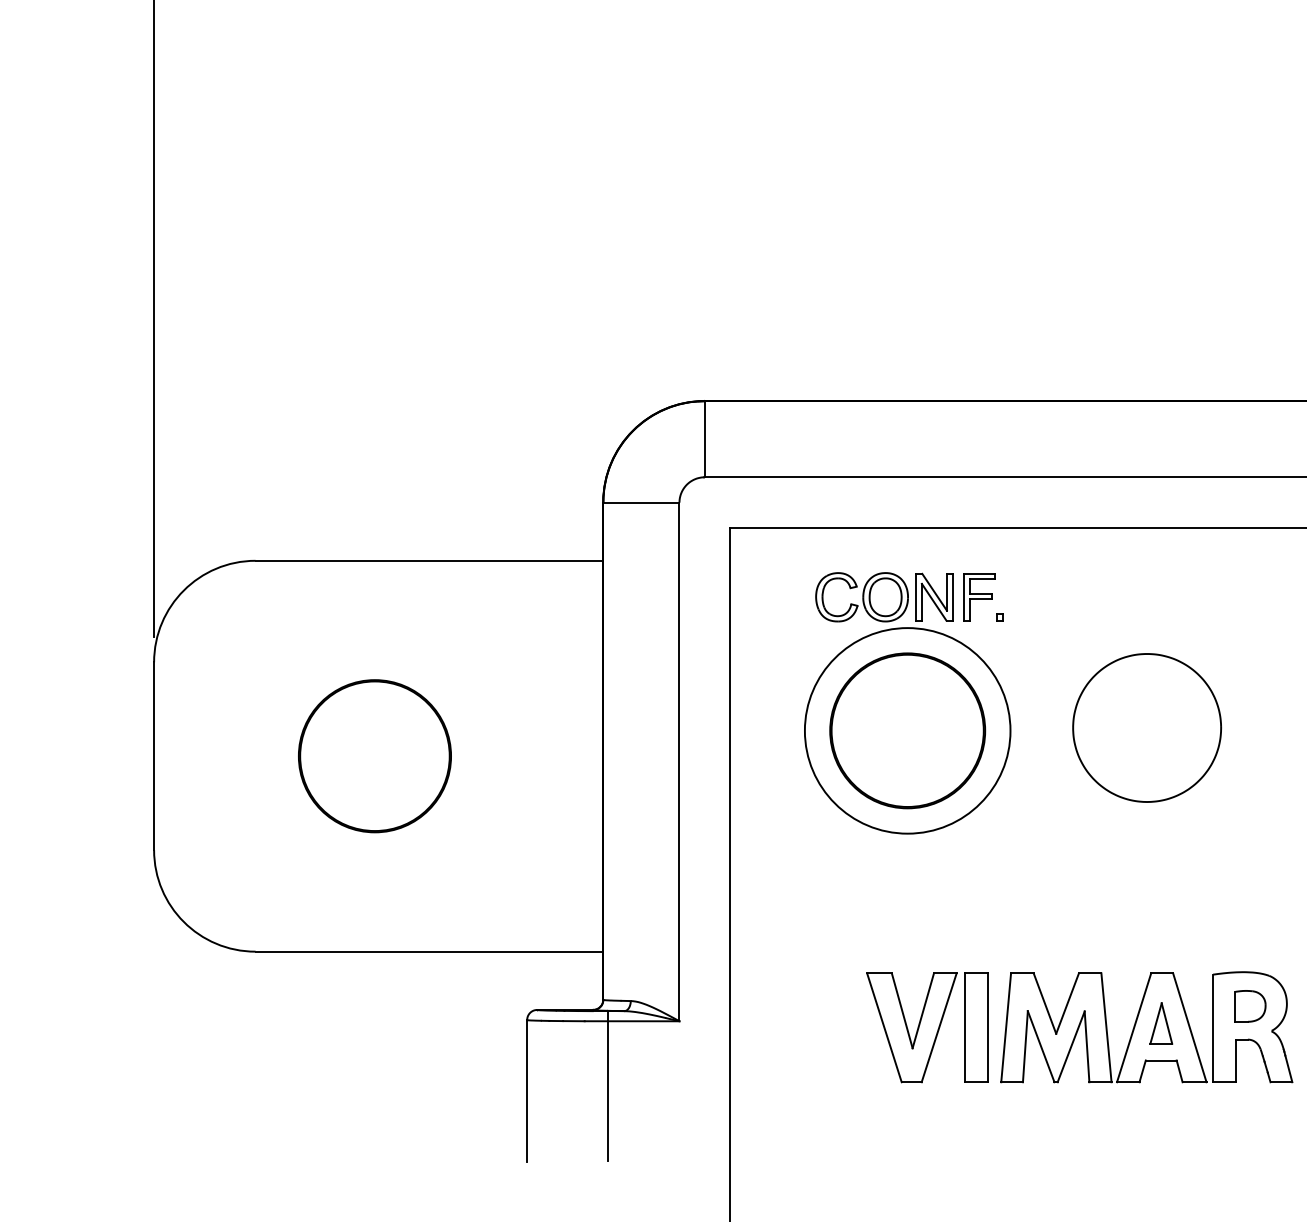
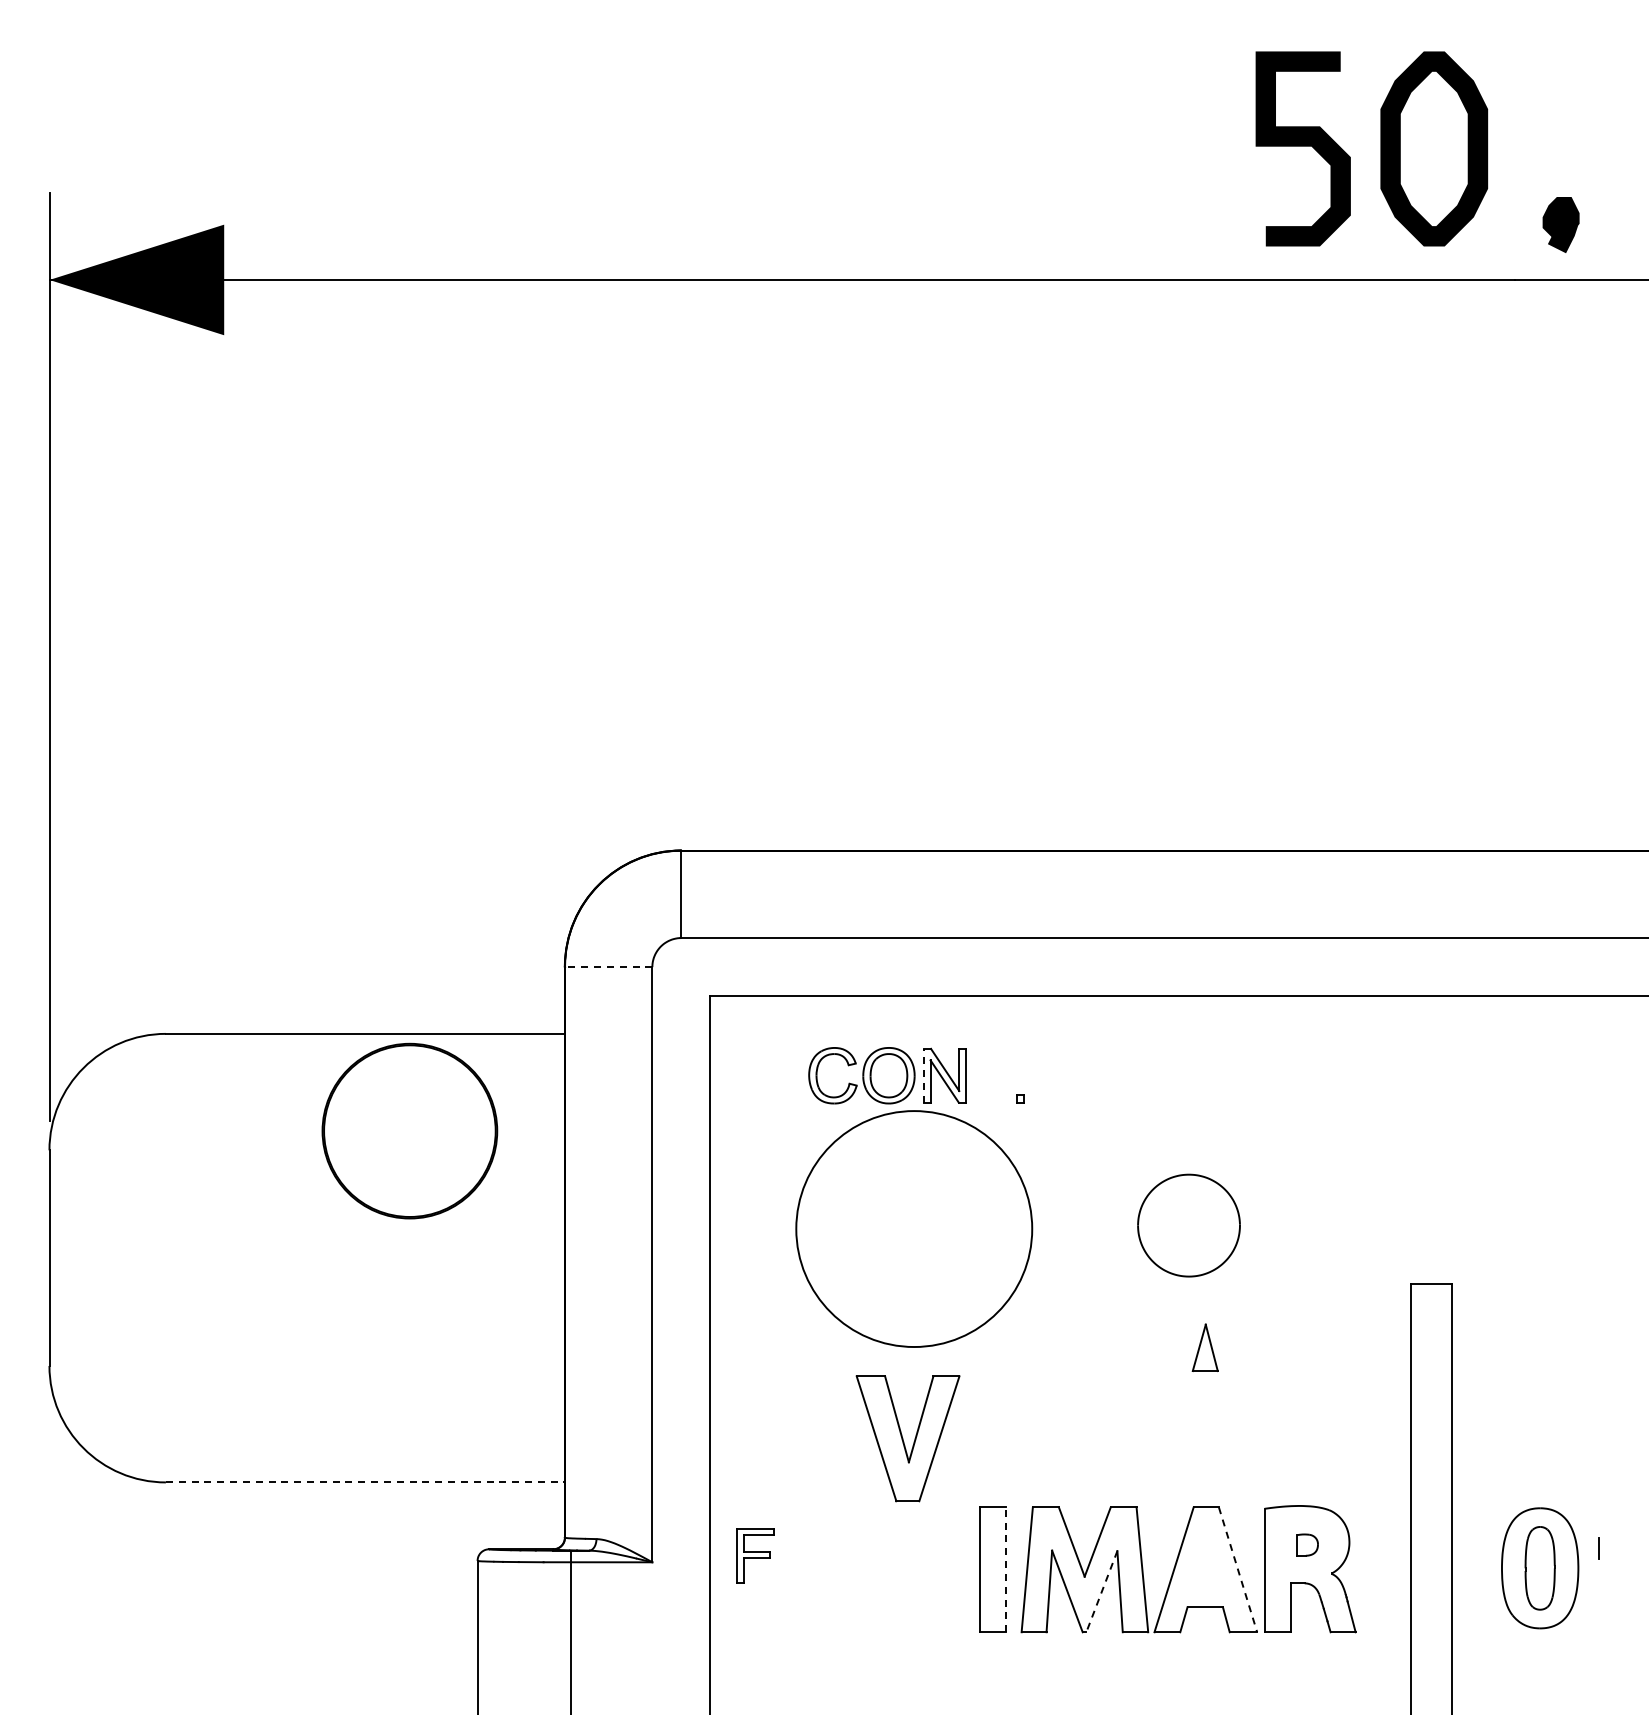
line: (641, 502) -> (608, 967), solid -> dashed
line: (915, 597) -> (923, 1075), solid -> dashed
part: (979, 597) -> (755, 1555), moved
part: (1146, 727) -> (1188, 1225), size x0.6
part: (907, 730) -> (914, 1228), removed
part: (374, 755) -> (409, 1130), moved
line: (429, 951) -> (365, 1482), solid -> dashed
part: (1250, 1005) -> (1307, 1544), size x0.6
part: (1160, 1023) -> (1204, 1347), moved
part: (911, 1027) -> (907, 1438), moved
line: (988, 1027) -> (1006, 1569), solid -> dashed
line: (1190, 1028) -> (1238, 1570), solid -> dashed
line: (1070, 1047) -> (1101, 1592), solid -> dashed

